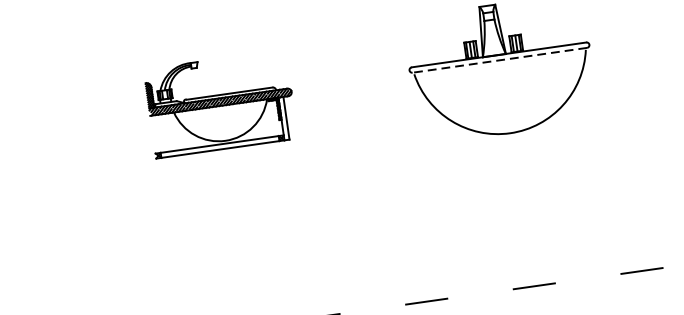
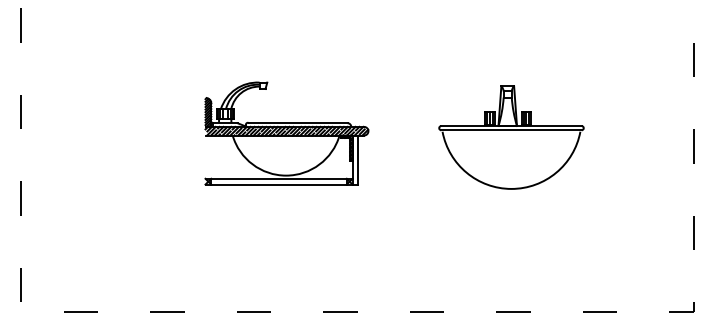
line: (498, 60) -> (510, 130), dashed -> solid
part: (220, 104) -> (286, 133), size x1.43

